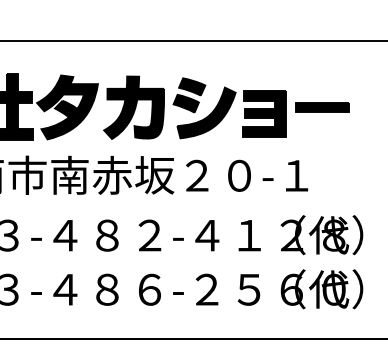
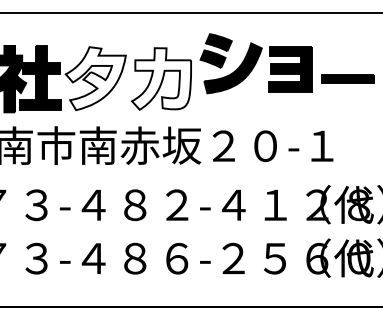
fill: (67, 107) -> (95, 78), removed
fill: (134, 107) -> (161, 78), removed
part: (229, 108) -> (255, 63), moved

